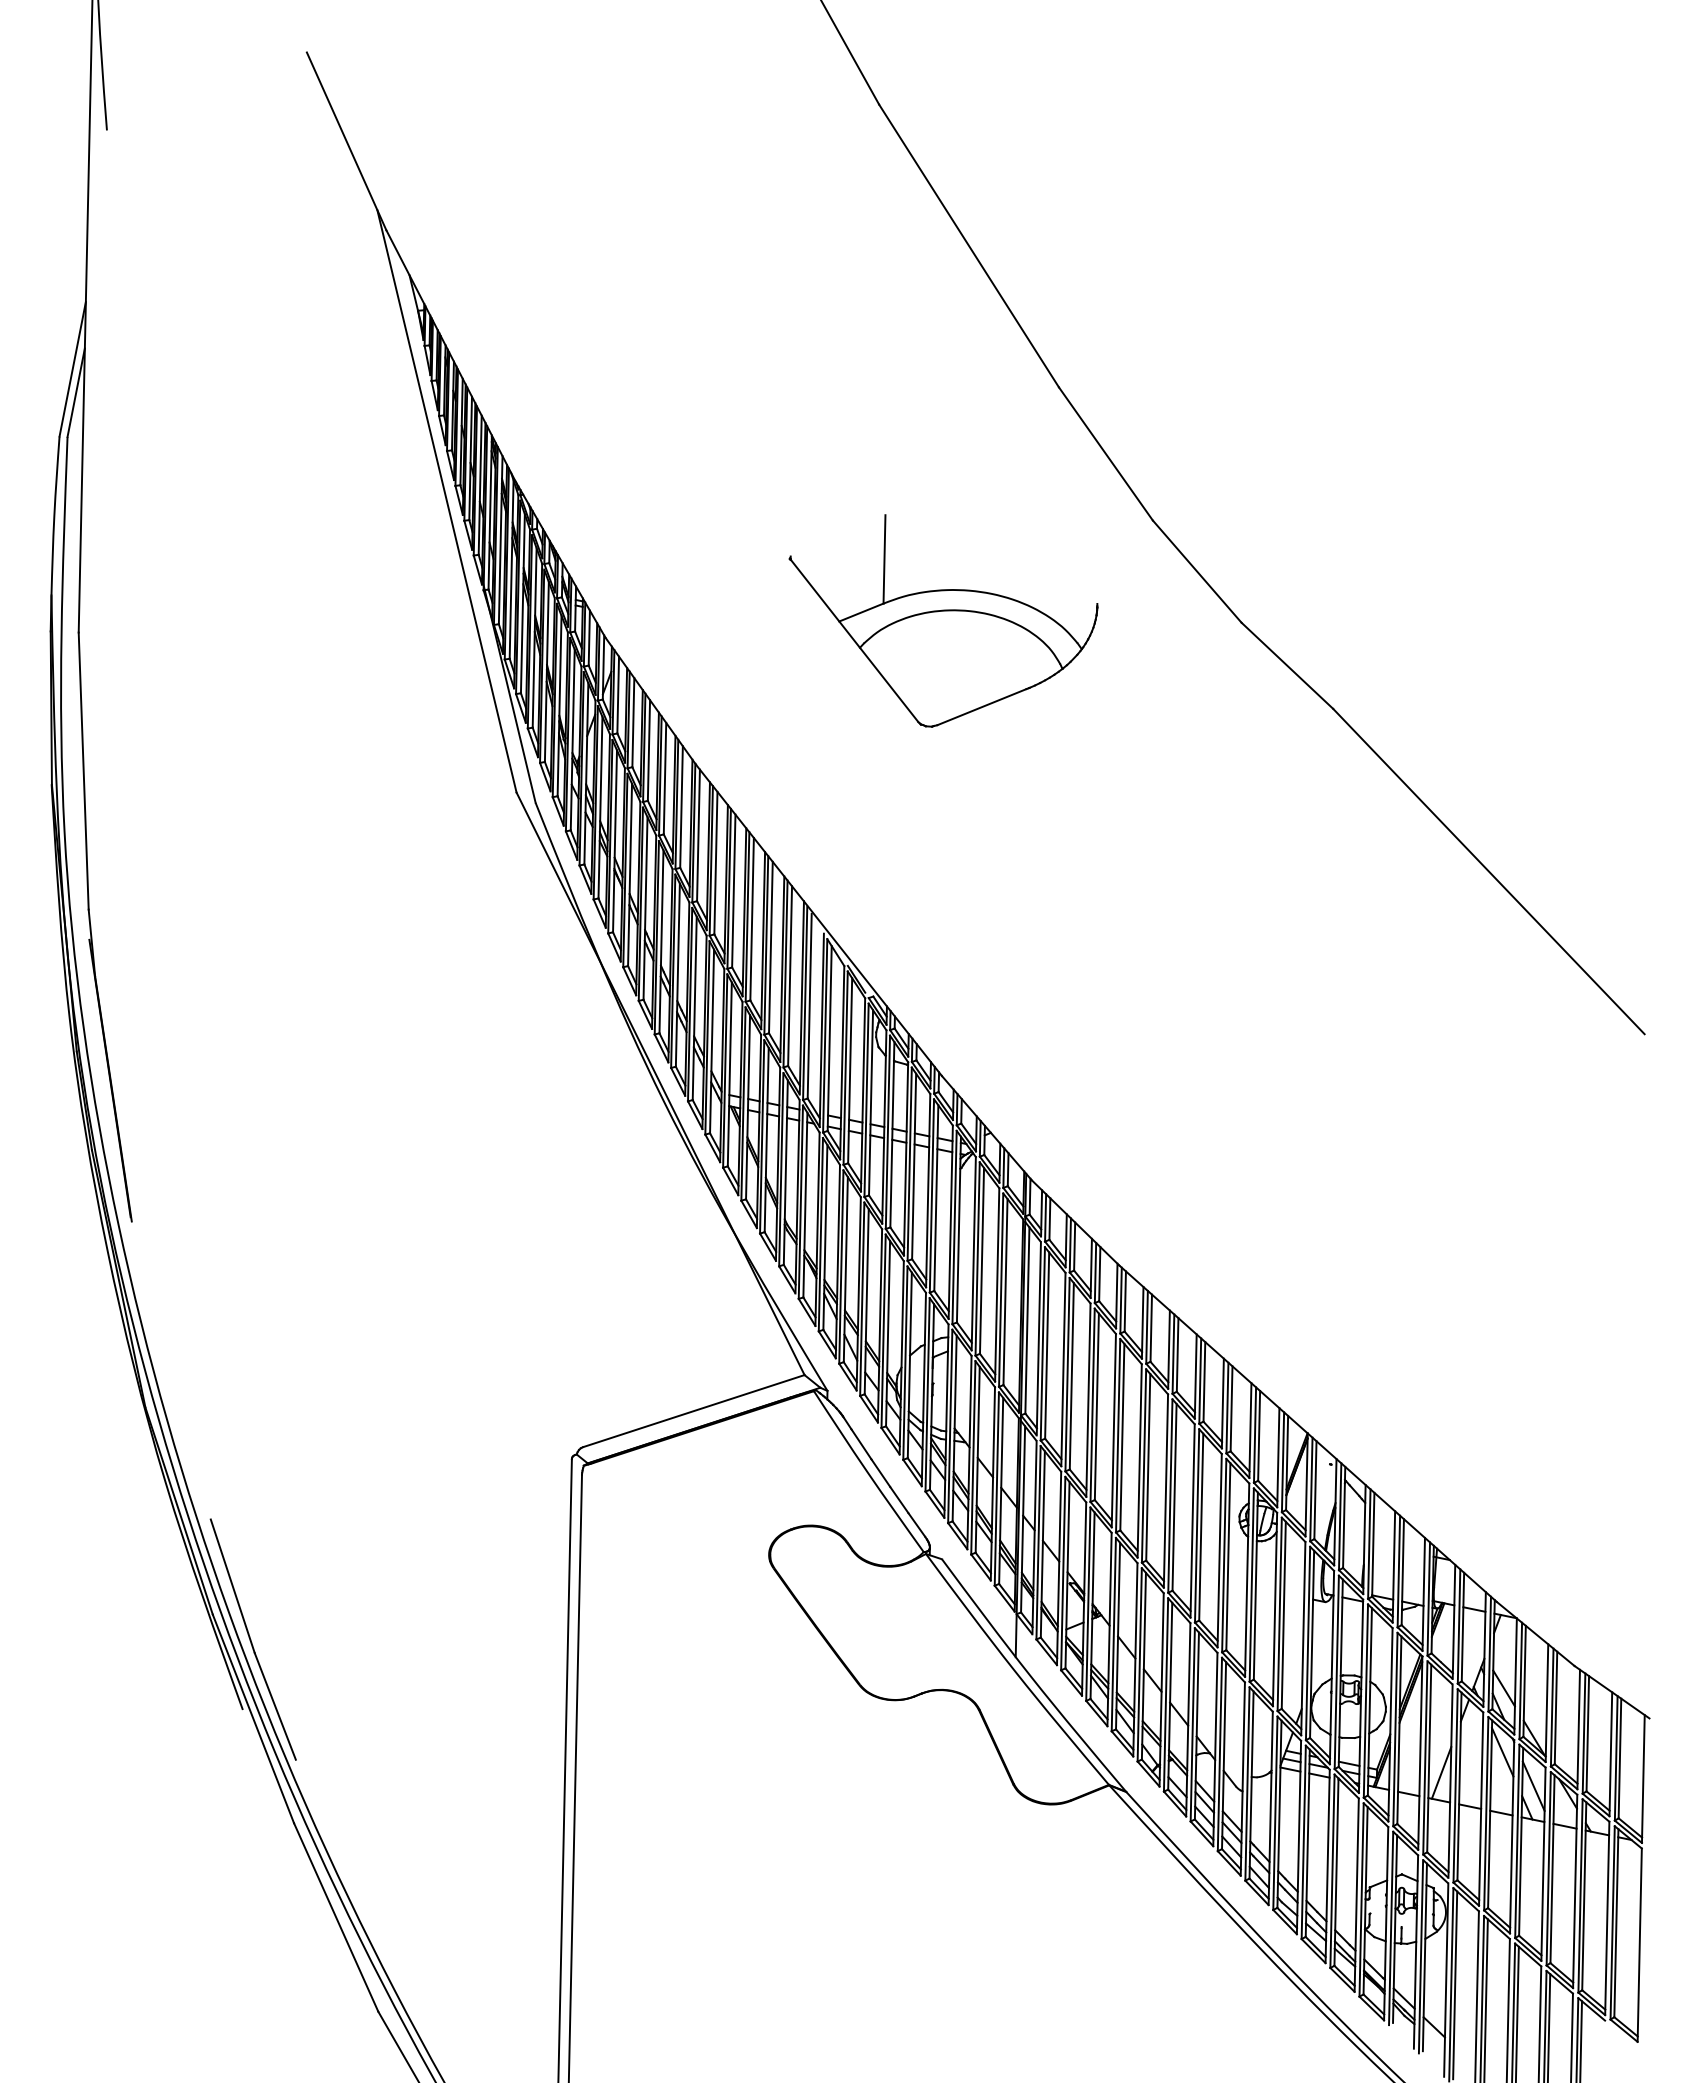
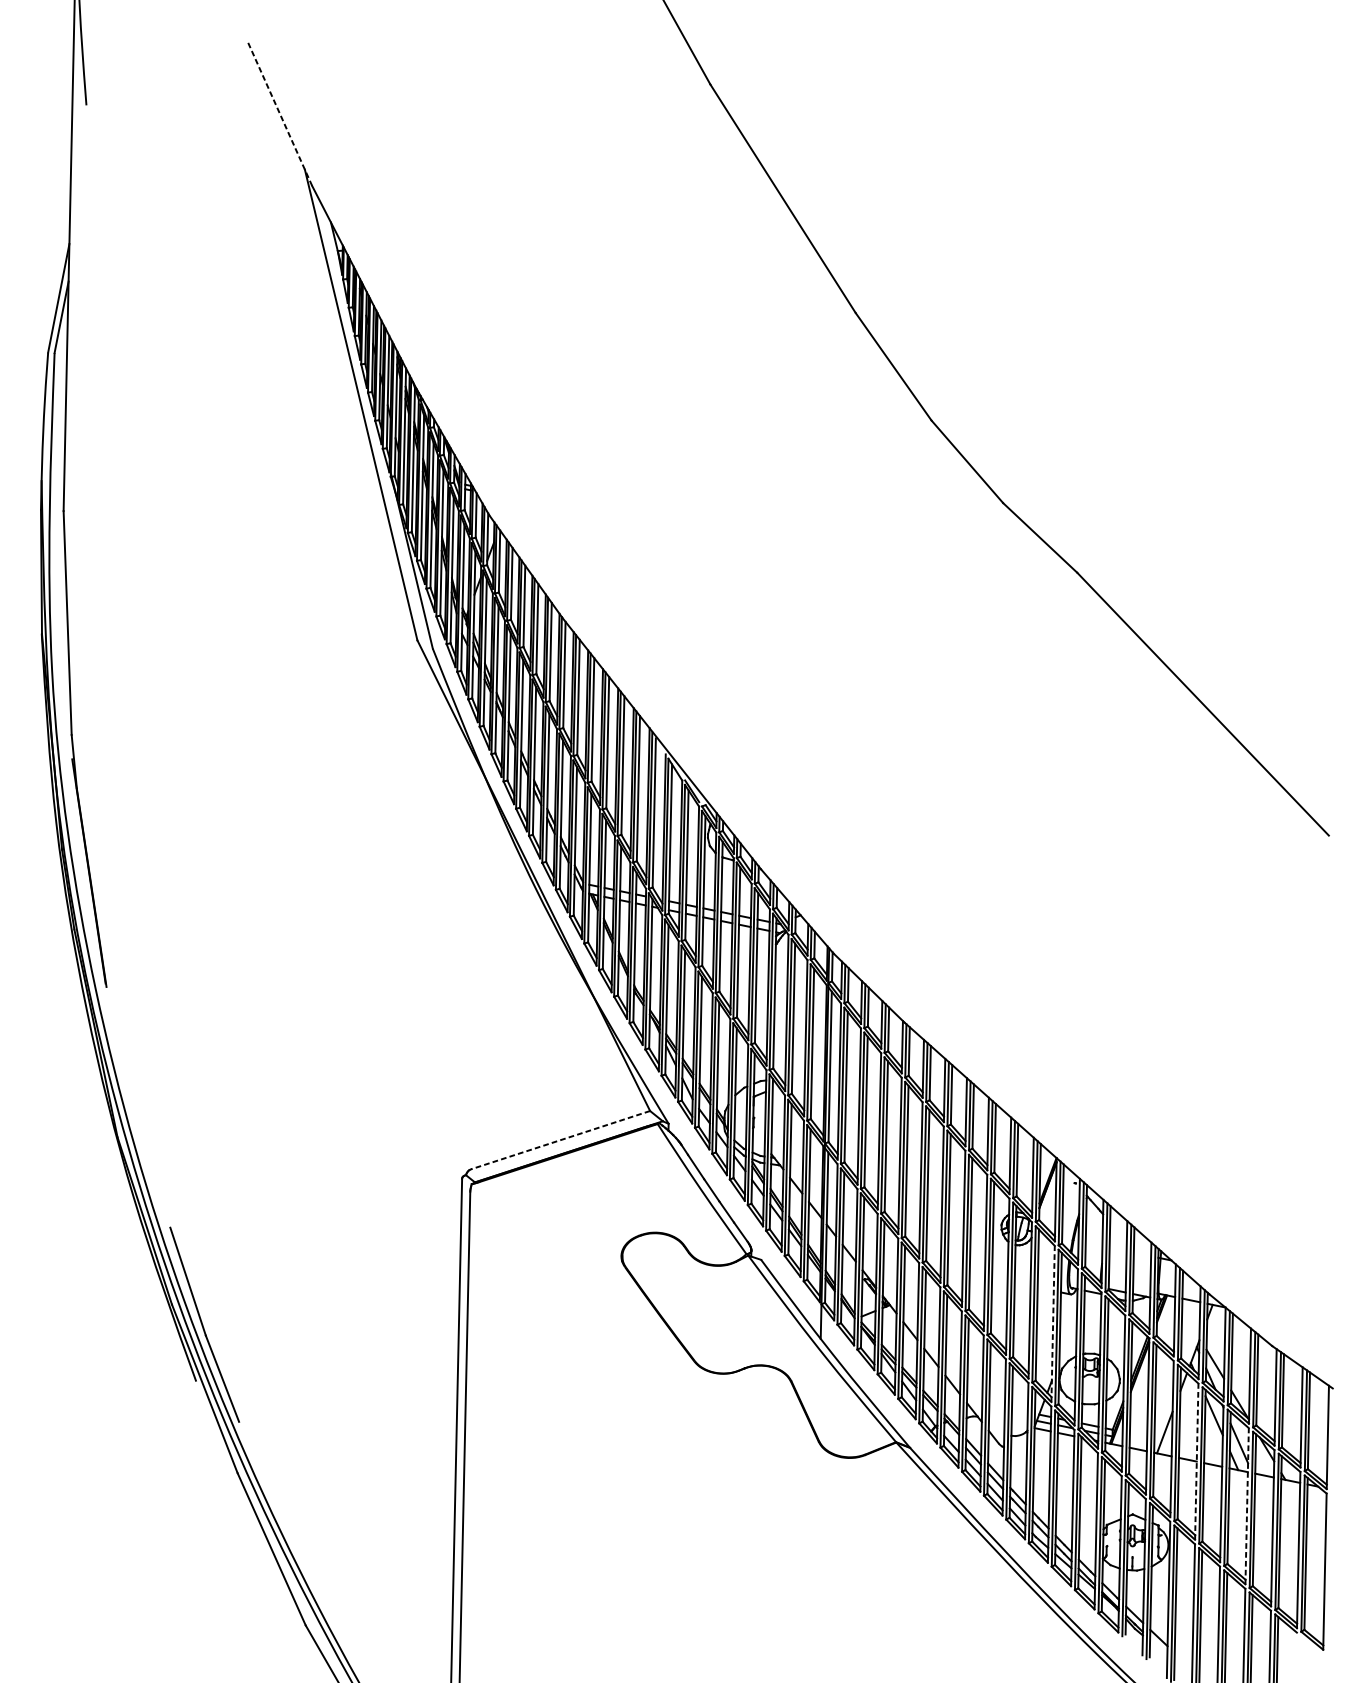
line: (346, 140) -> (279, 113), solid -> dashed
part: (943, 620) -> (762, 501), removed
line: (693, 1411) -> (560, 1140), solid -> dashed
line: (1303, 1638) -> (1053, 1323), solid -> dashed
line: (1481, 1809) -> (1197, 1462), solid -> dashed
line: (1543, 1864) -> (1247, 1506), solid -> dashed

